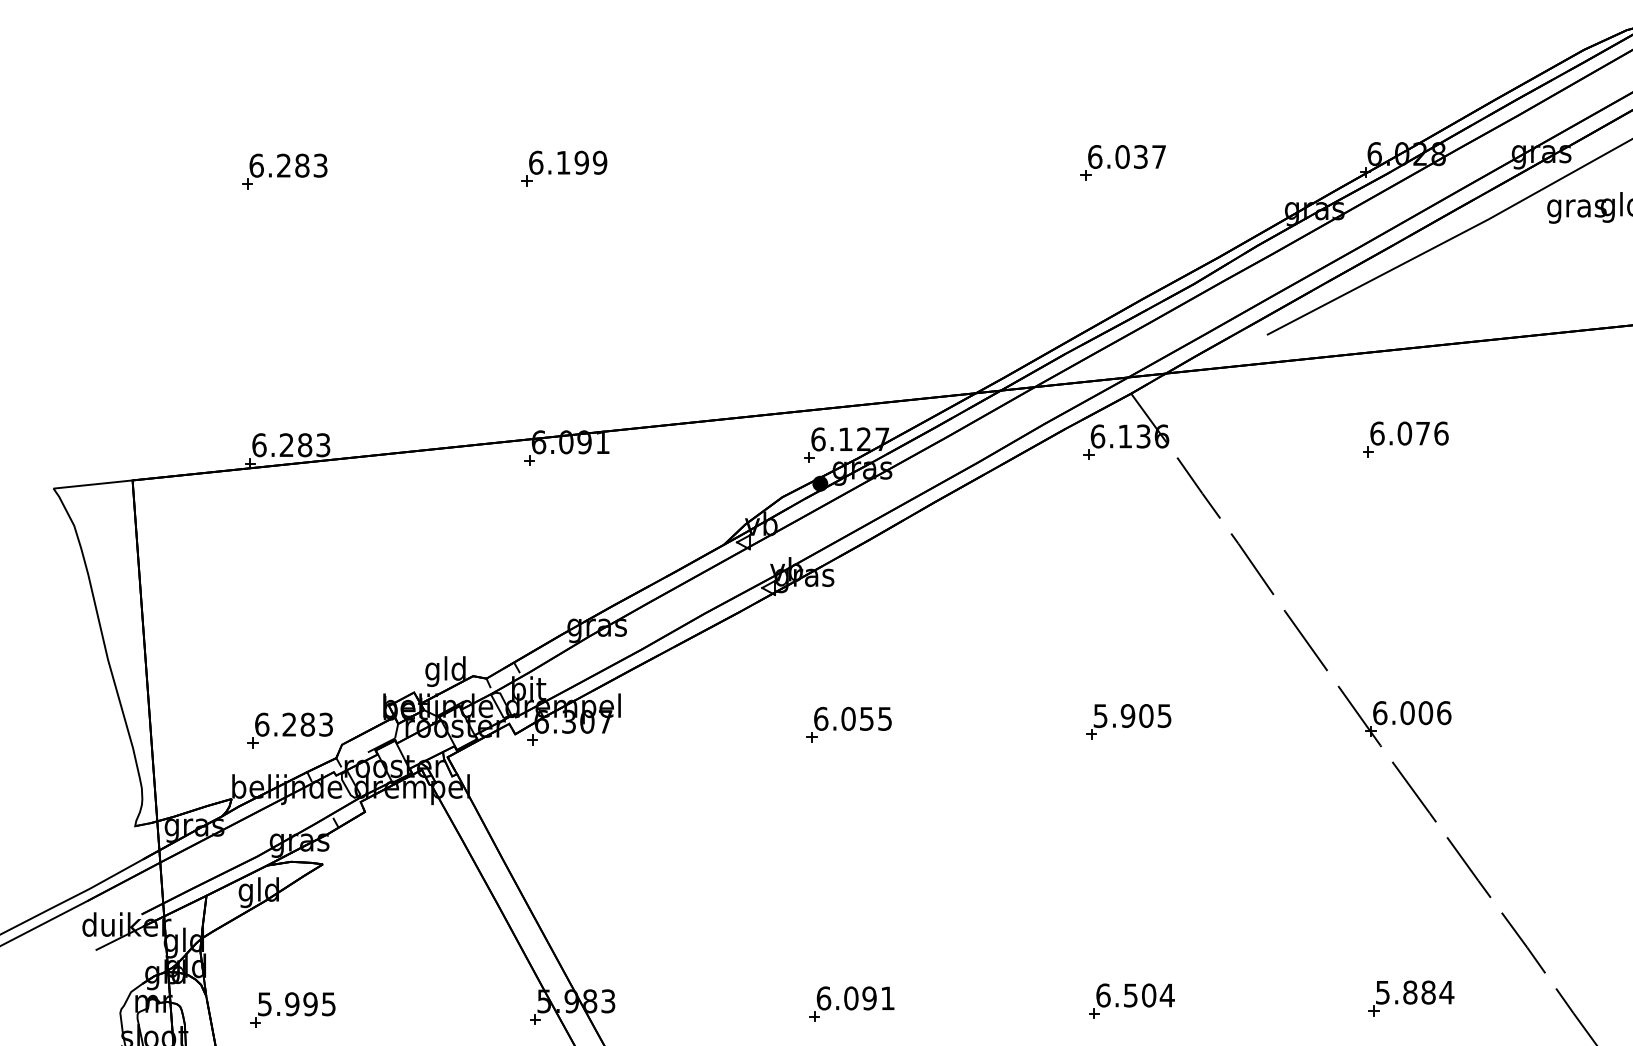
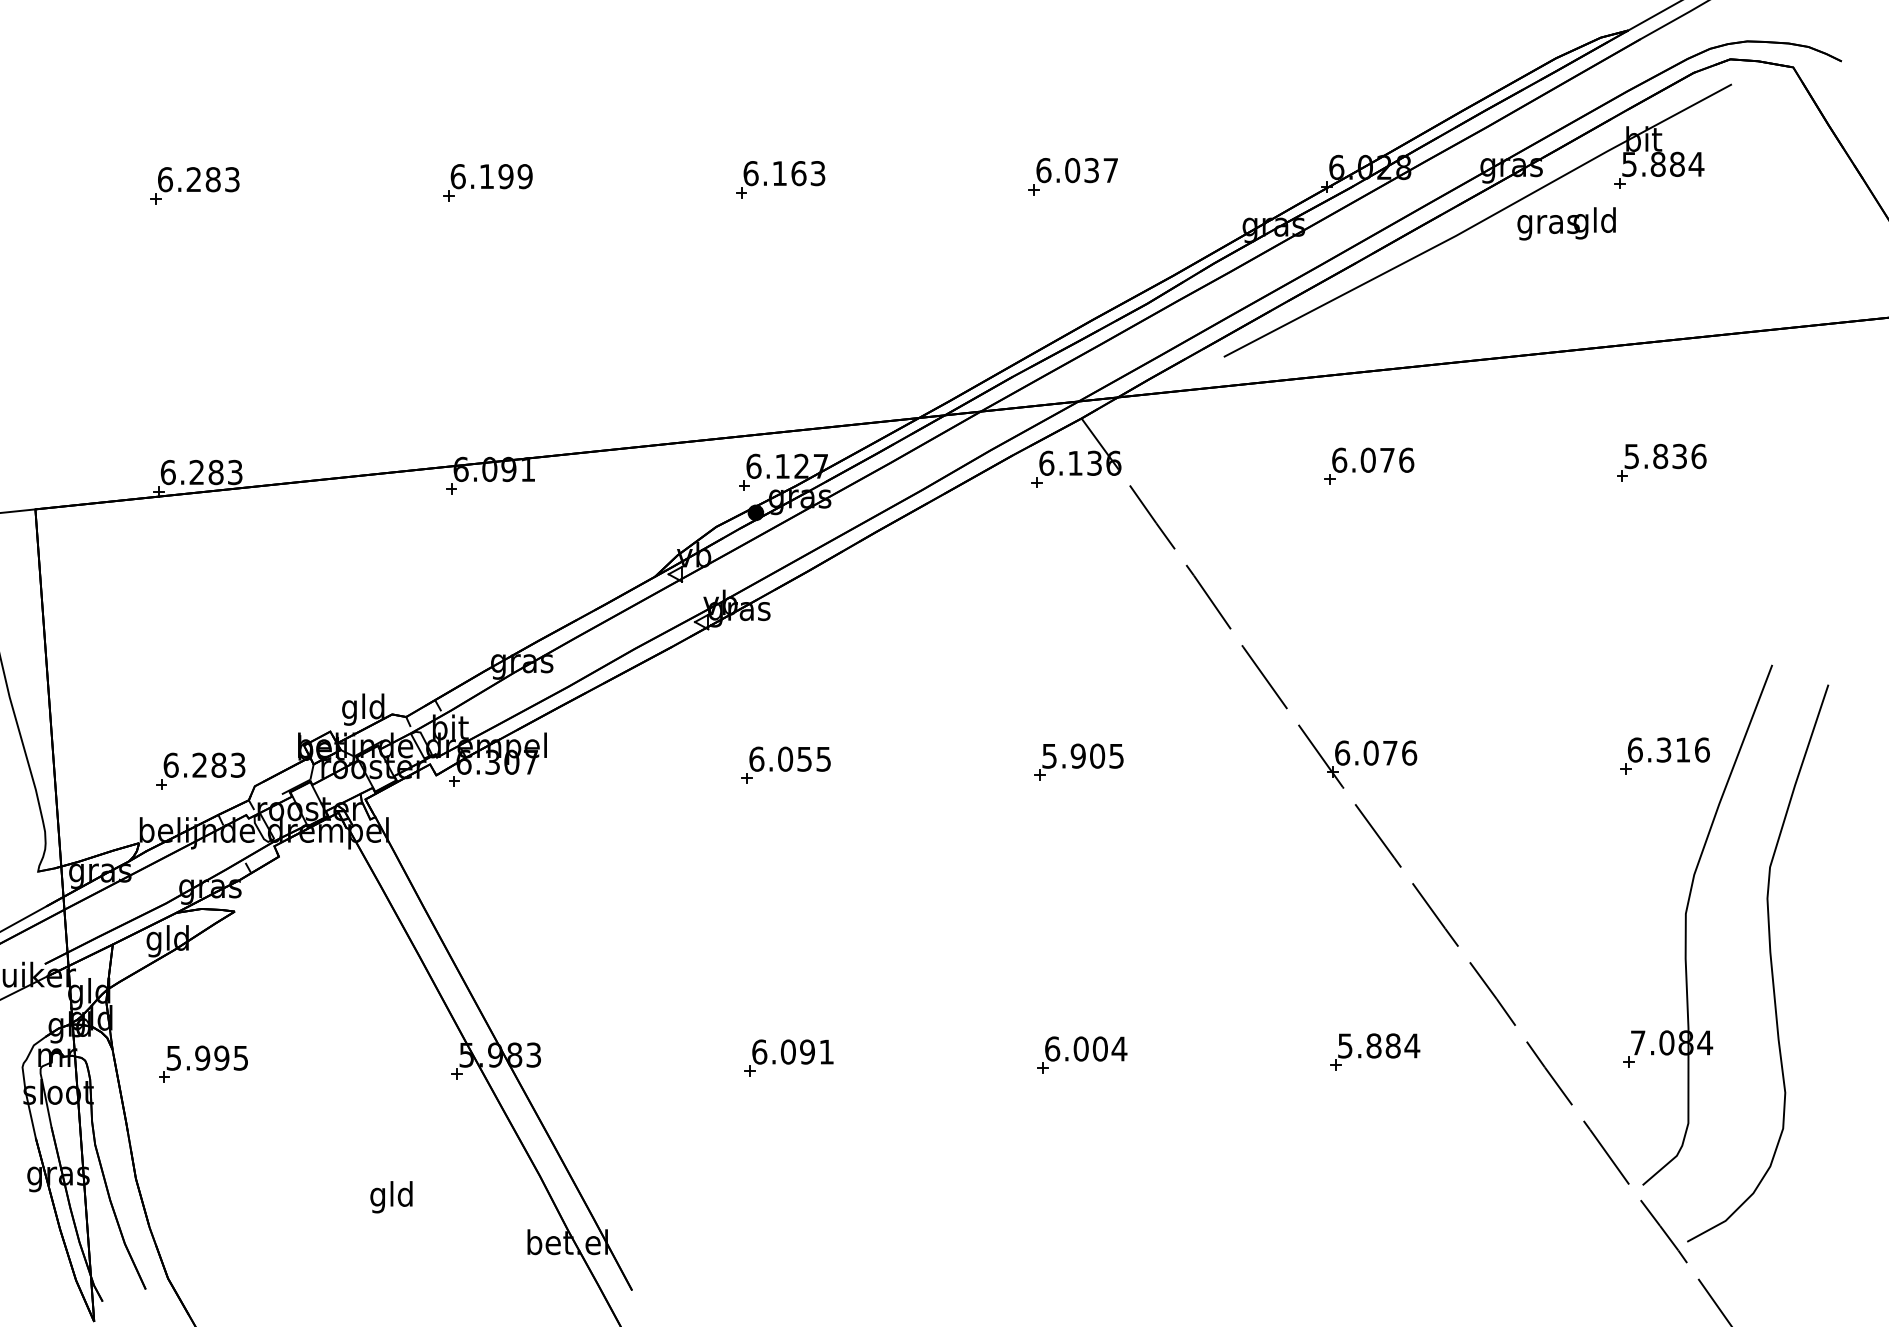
part: (843, 165) -> (780, 179), added
text: (1425, 712) -> (1389, 752), 6.006 -> 6.076
text: (1130, 995) -> (1080, 1048), 6.504 -> 6.004

